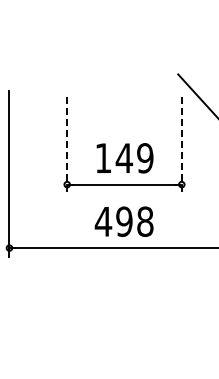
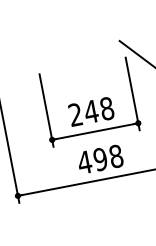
line: (67, 146) -> (46, 111), dashed -> solid
line: (181, 146) -> (132, 94), dashed -> solid
text: (124, 158) -> (91, 111), 149 -> 248

